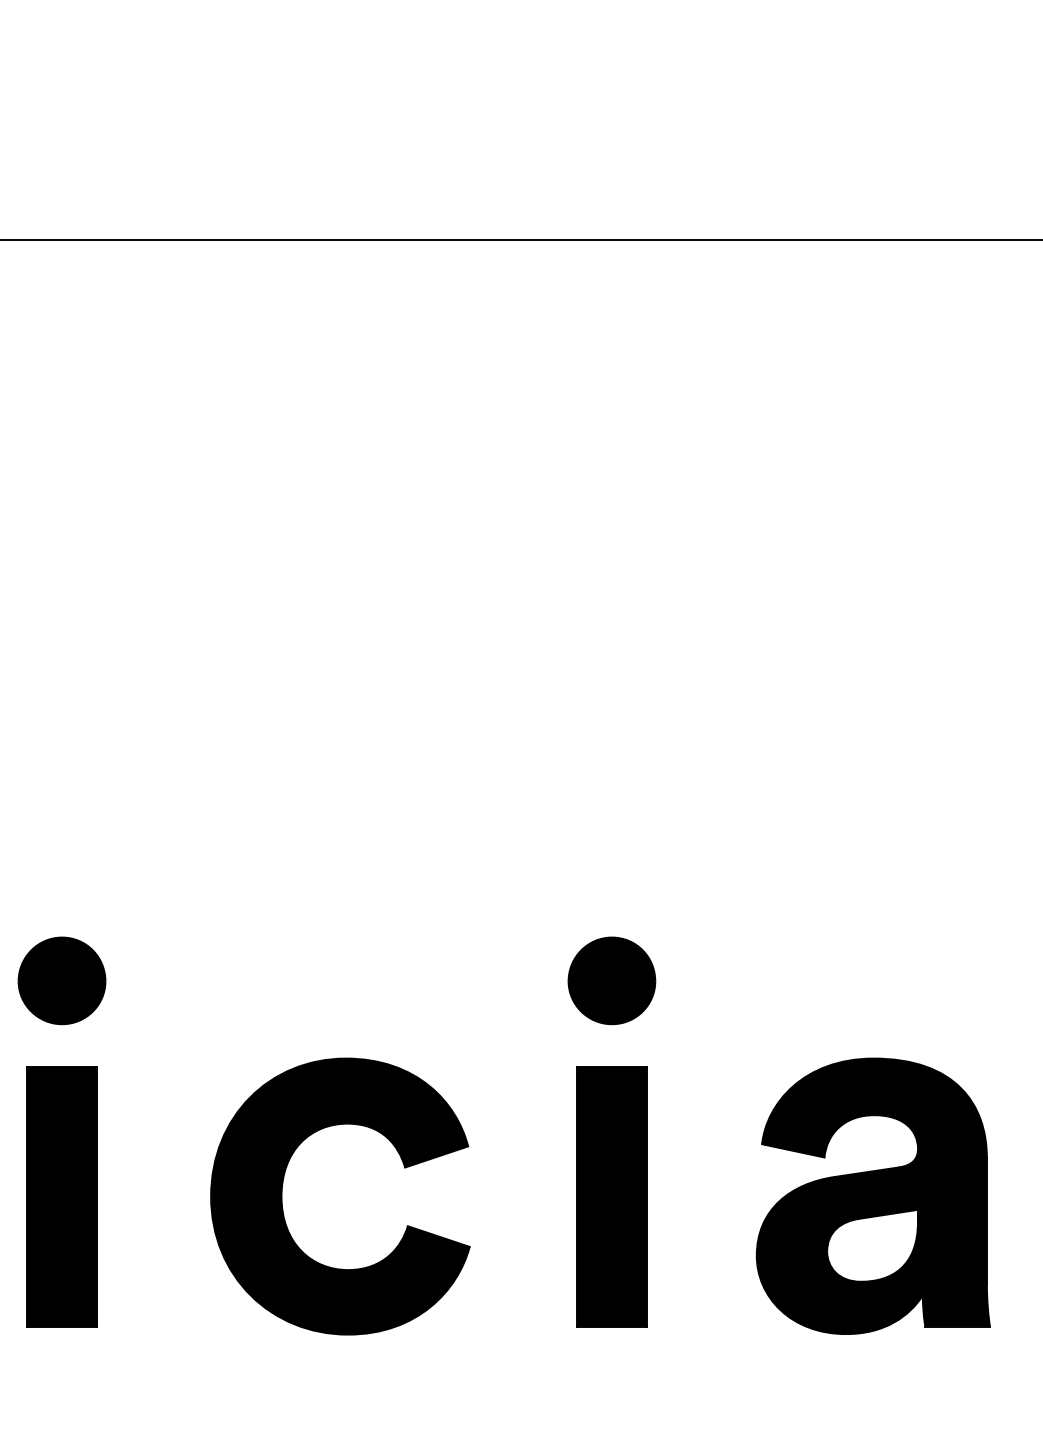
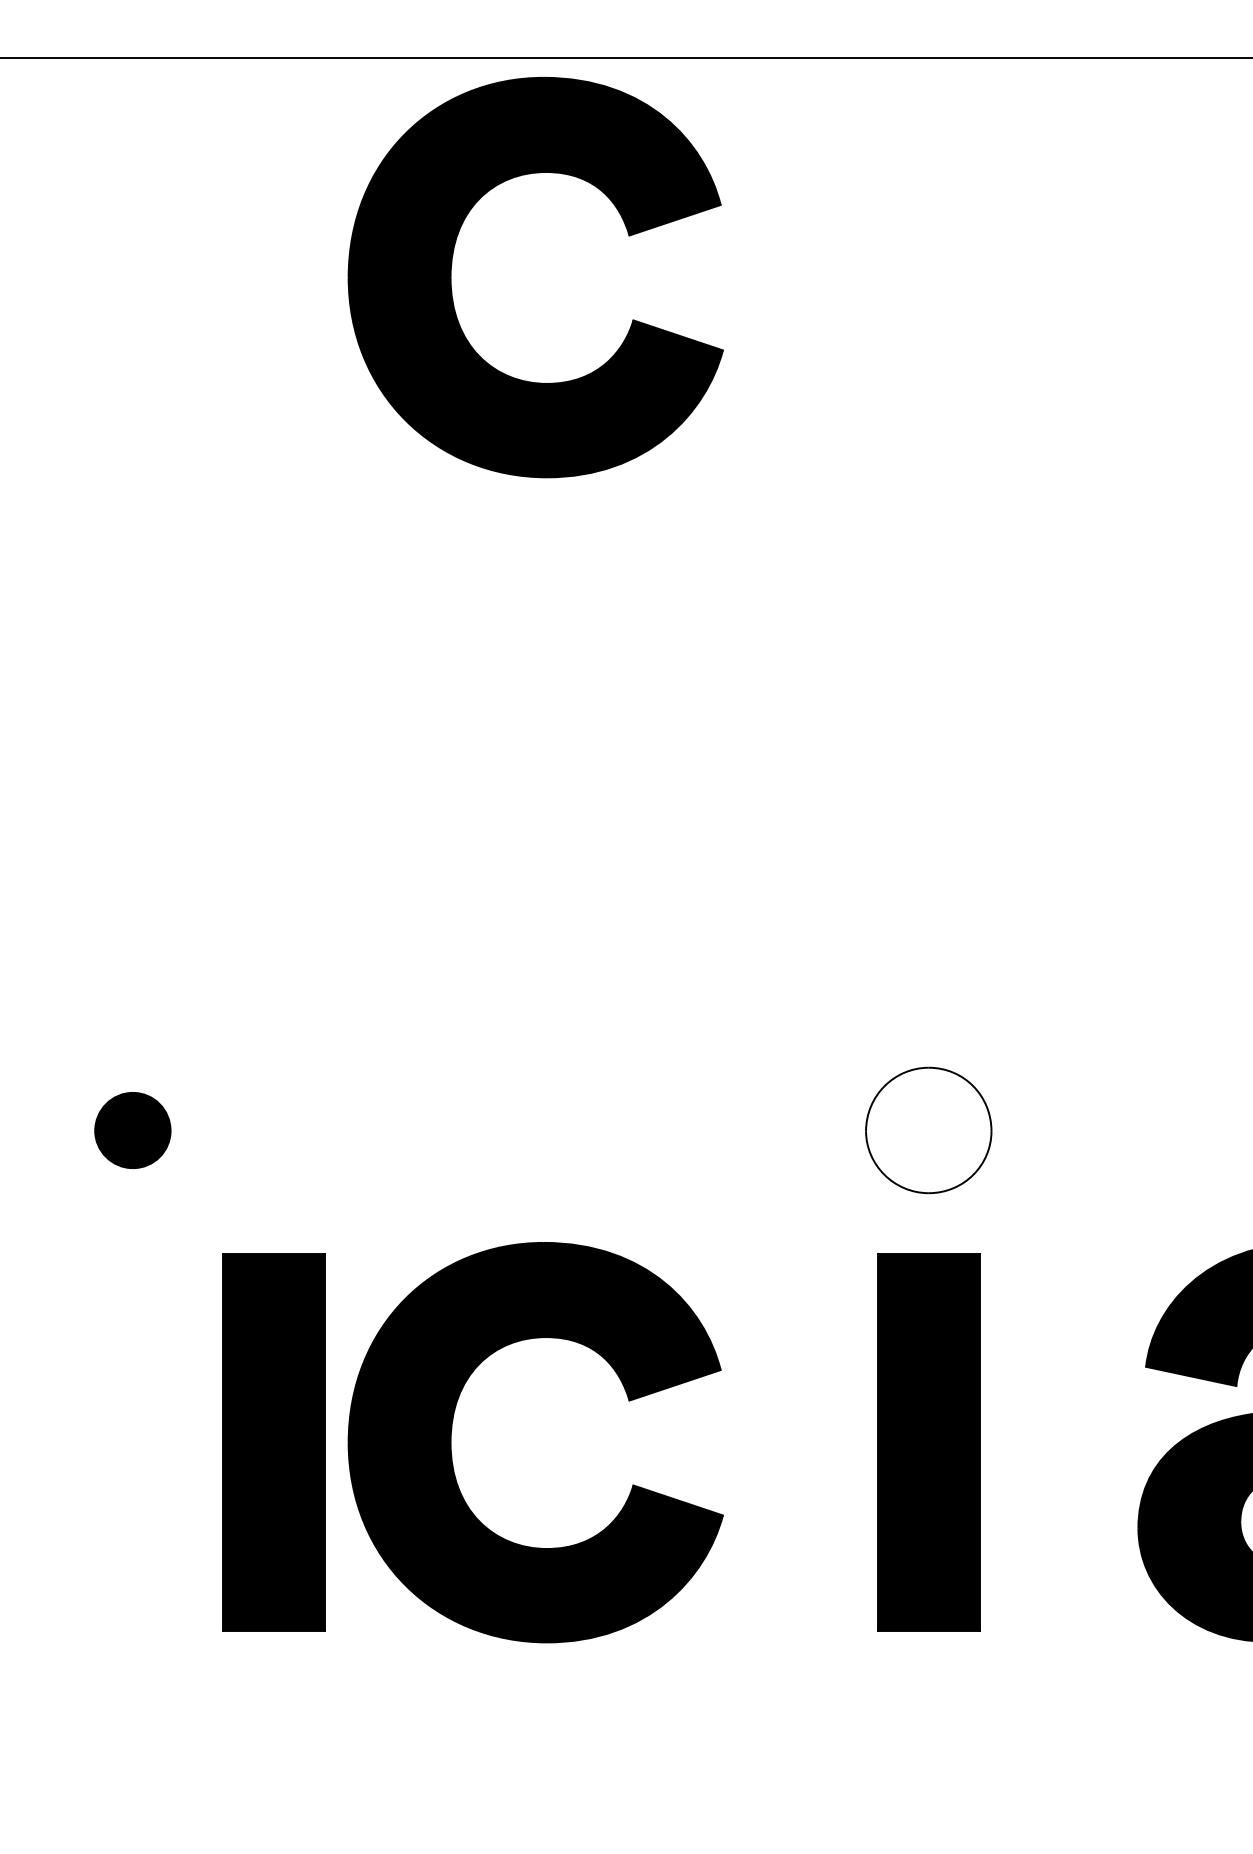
part: (282, 391) -> (451, 277), added
part: (61, 980) -> (132, 1129), size x0.6
fill: (611, 980) -> (928, 1129), removed
part: (61, 1196) -> (272, 1442), moved

